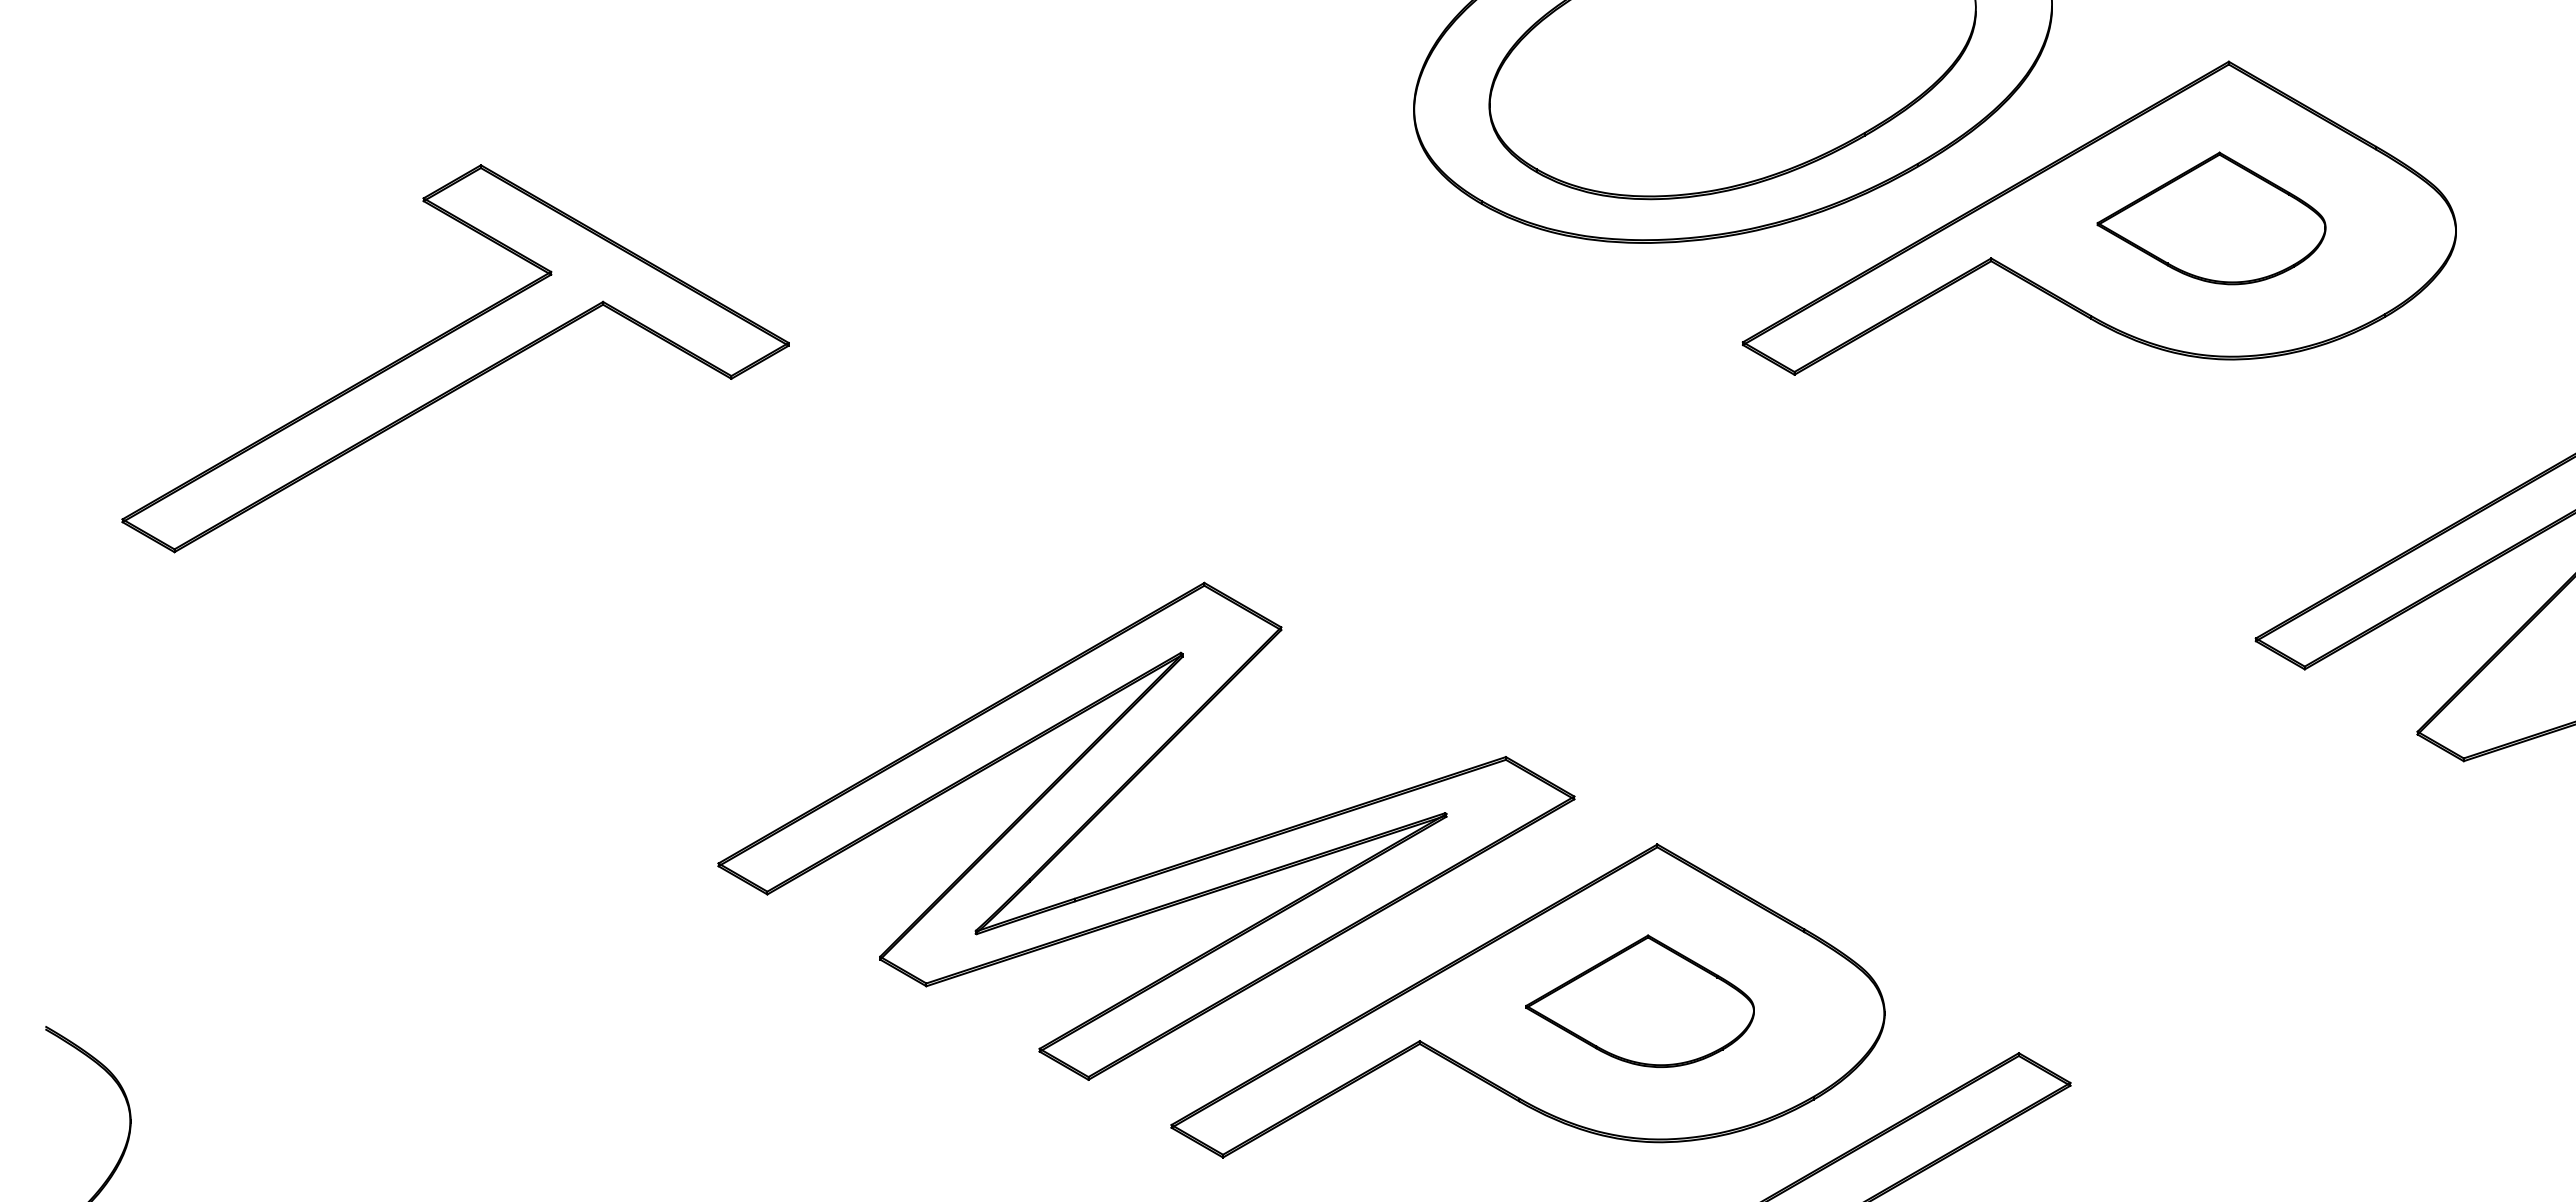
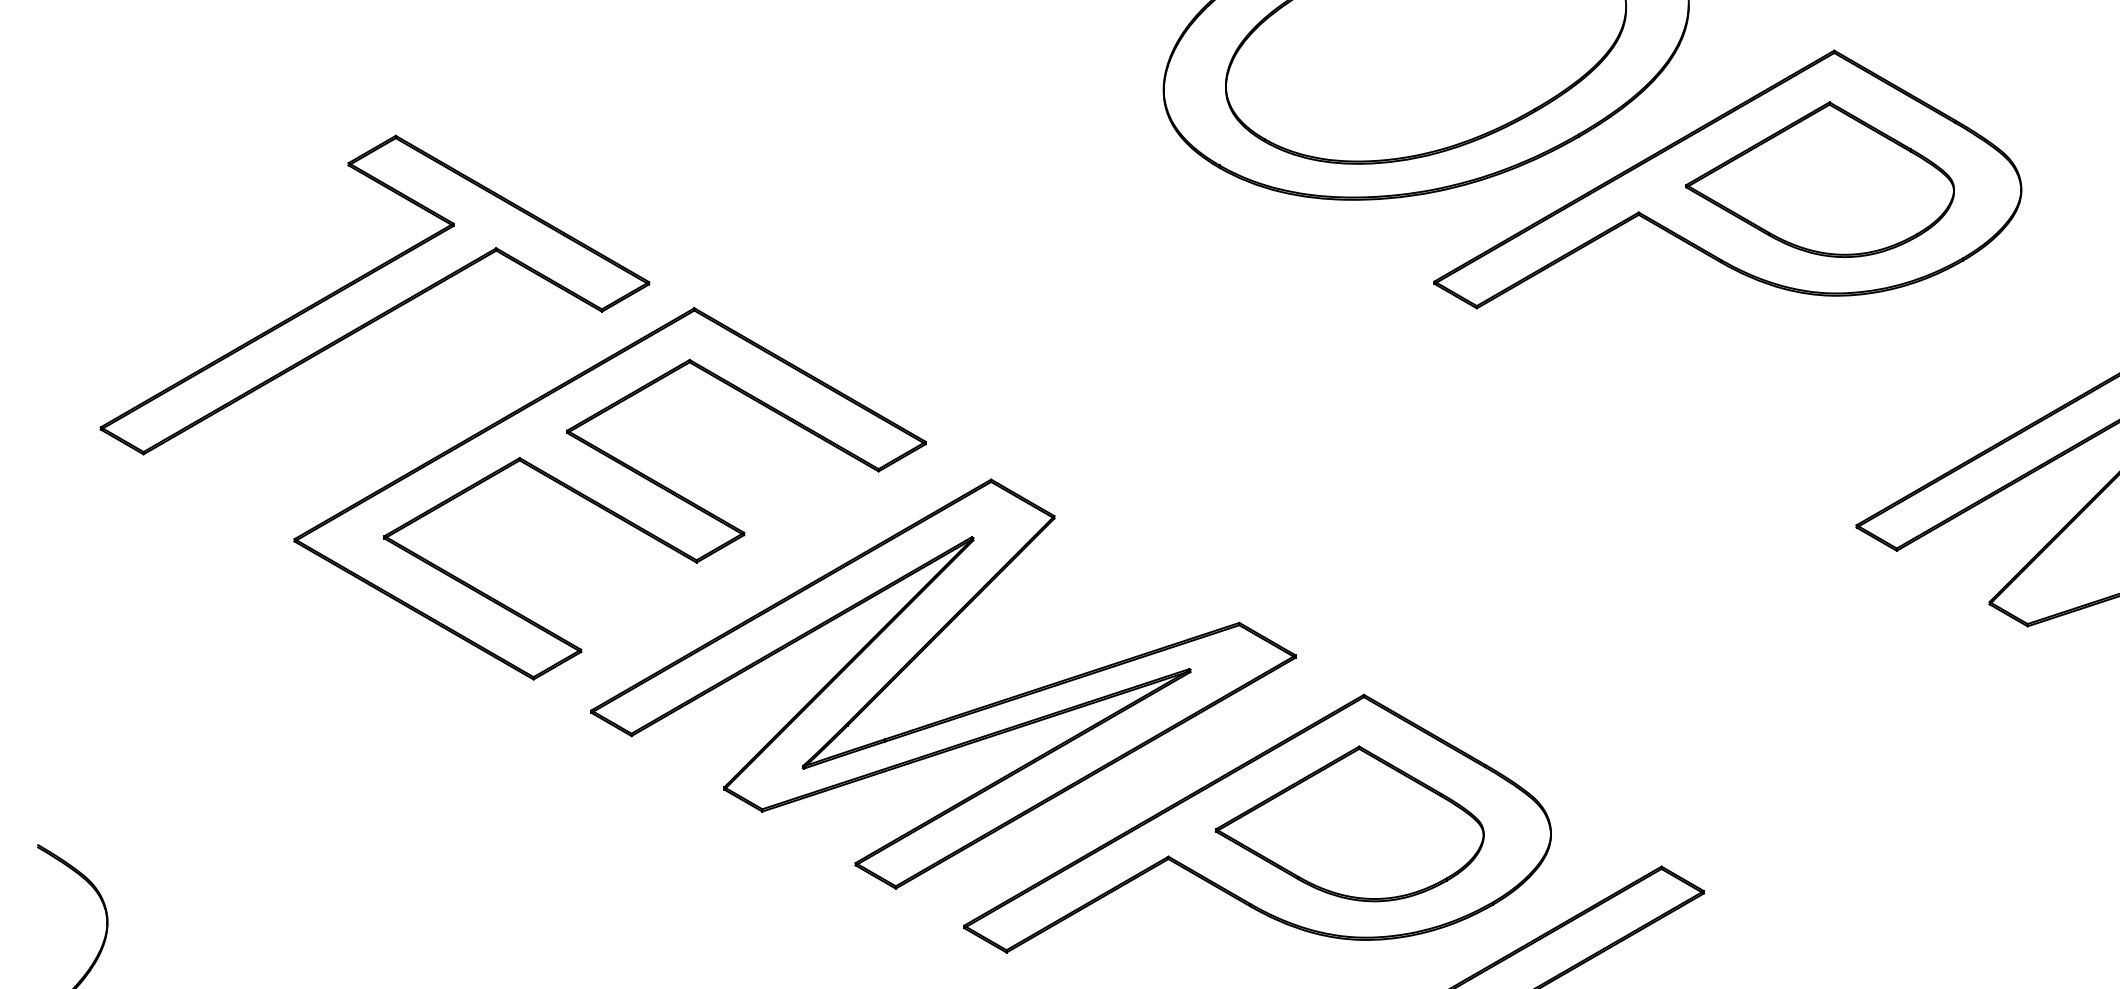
part: (2211, 218) -> (1820, 179), size x1.43
part: (740, 599) -> (609, 493), added
part: (1639, 1001) -> (1349, 824), size x1.43

